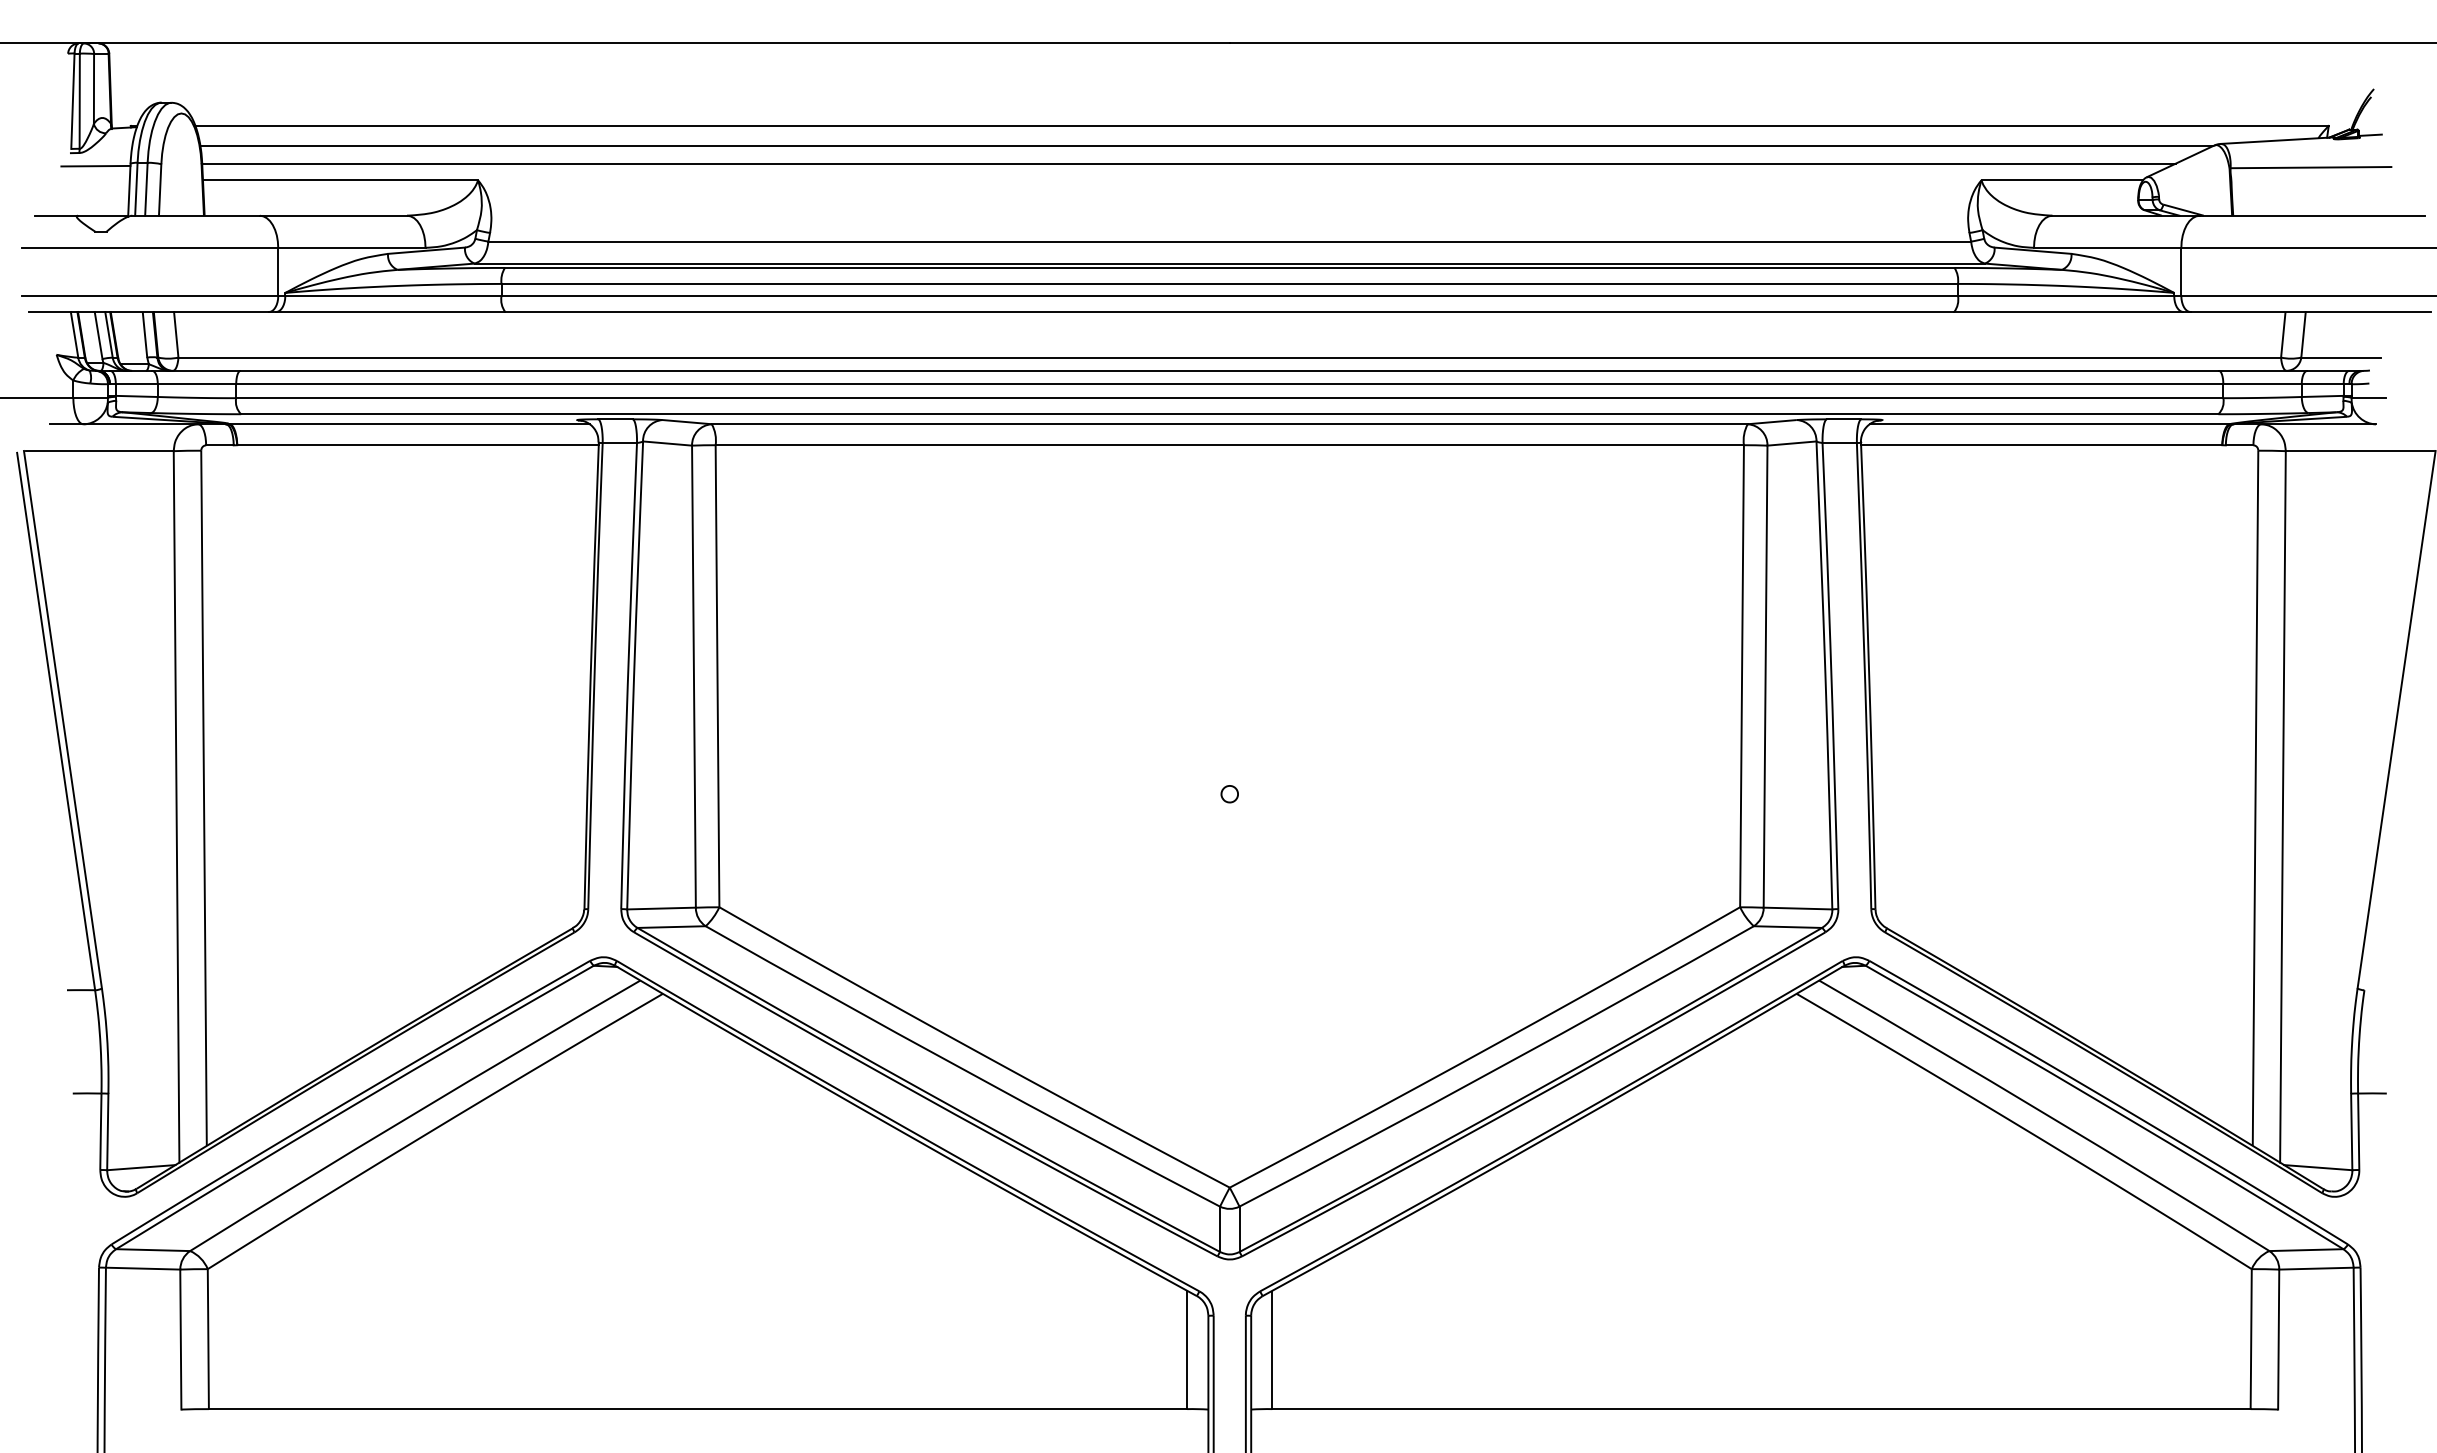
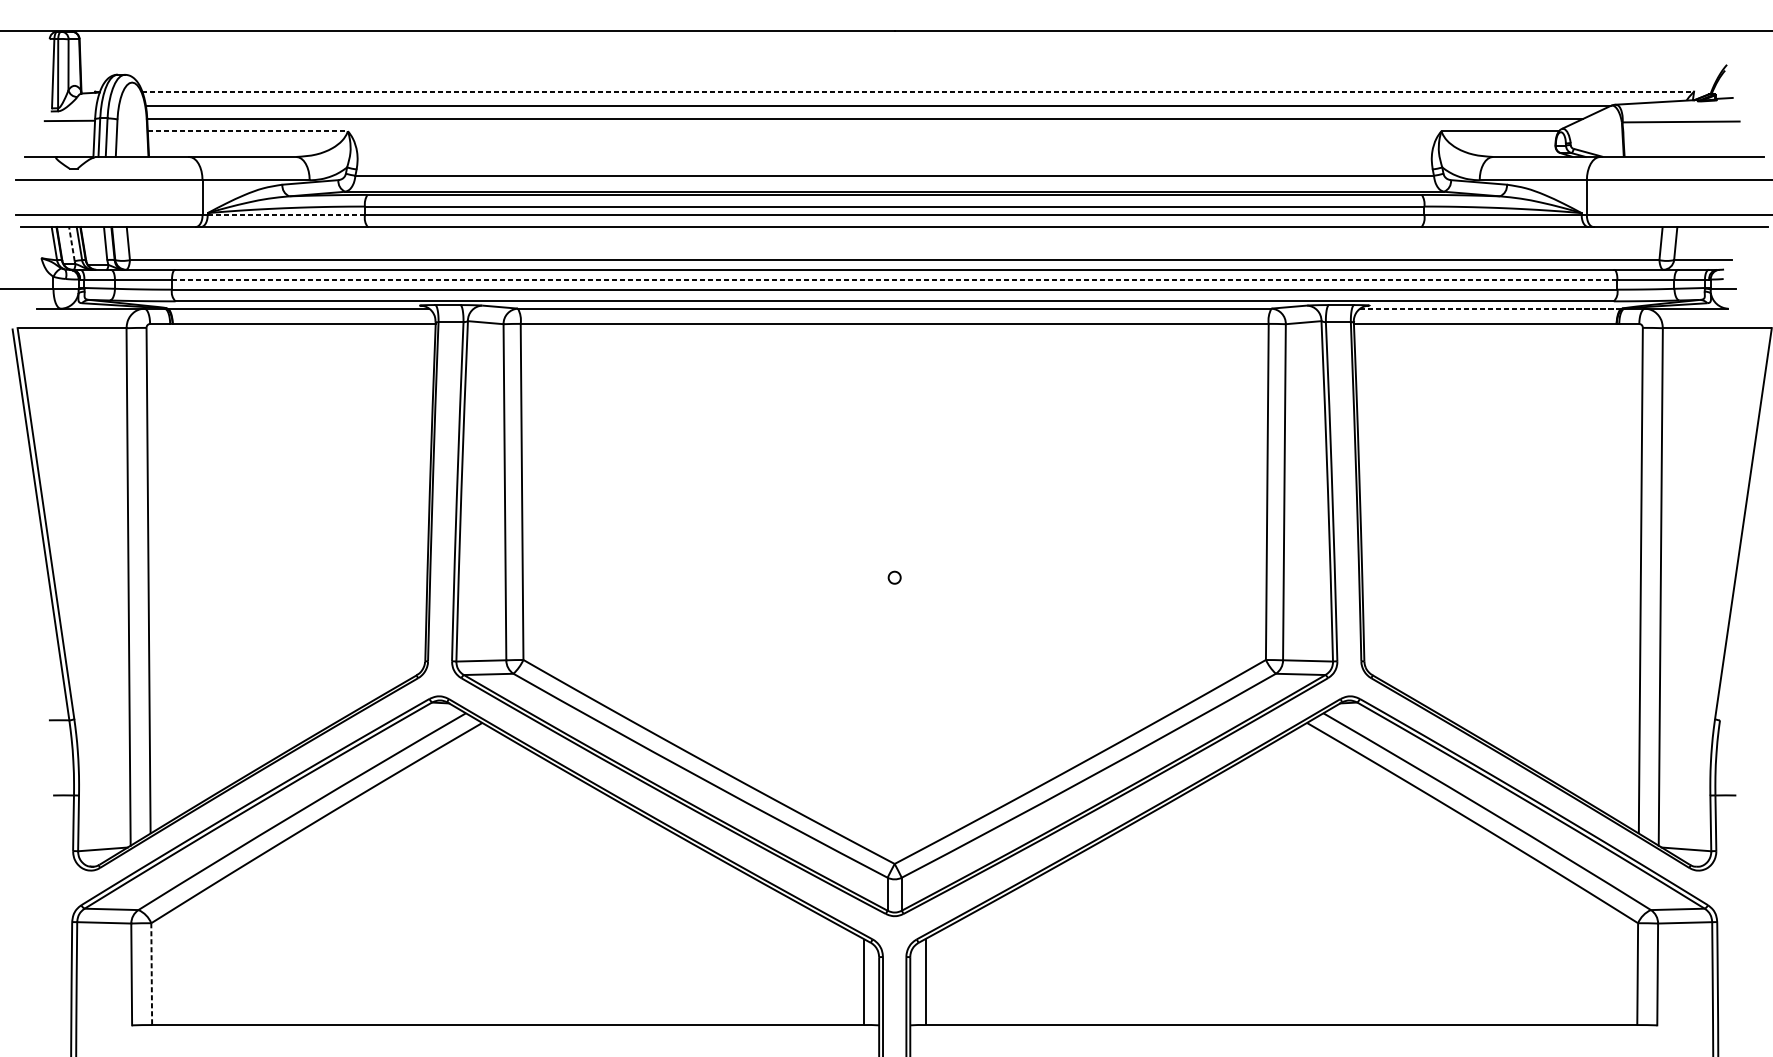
line: (1261, 125) -> (917, 91), solid -> dashed
line: (340, 180) -> (247, 131), solid -> dashed
line: (393, 295) -> (286, 214), solid -> dashed
line: (98, 335) -> (71, 244), solid -> dashed
line: (1229, 384) -> (894, 279), solid -> dashed
line: (2049, 424) -> (1490, 308), solid -> dashed
line: (208, 1338) -> (151, 973), solid -> dashed

